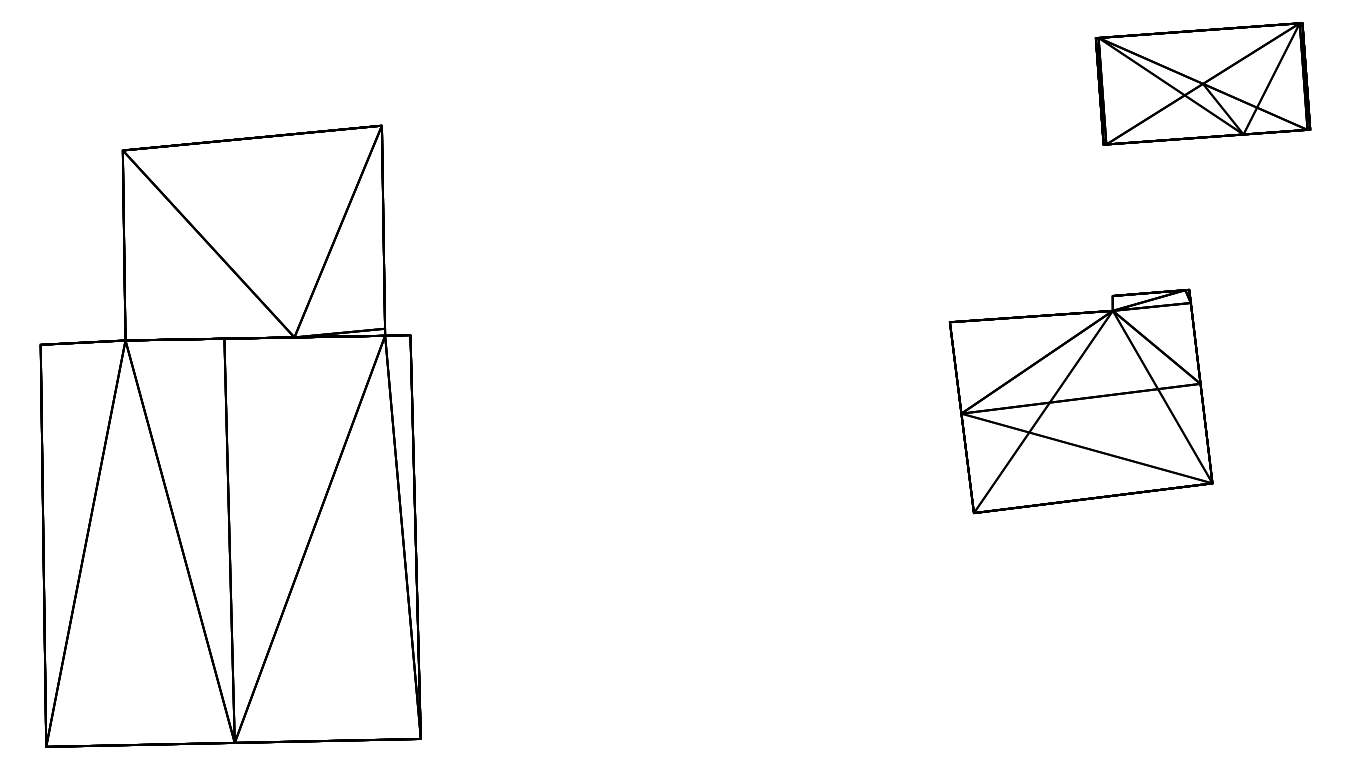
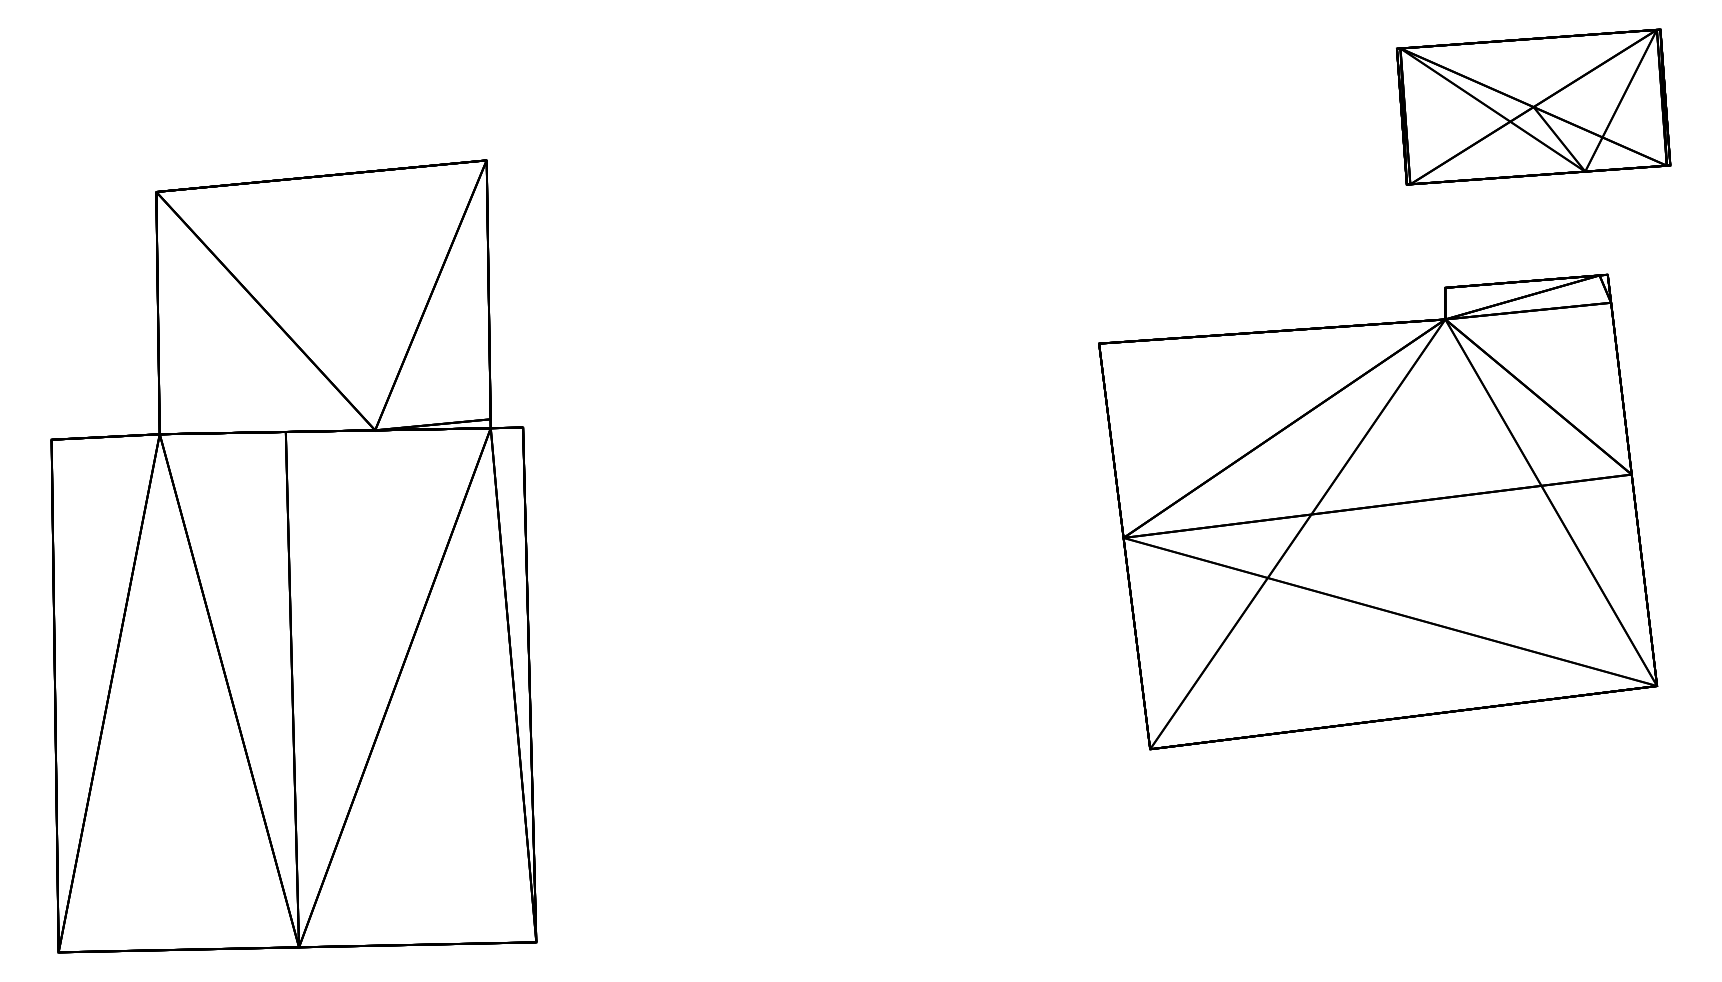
part: (1081, 401) -> (1378, 511), size x1.67

